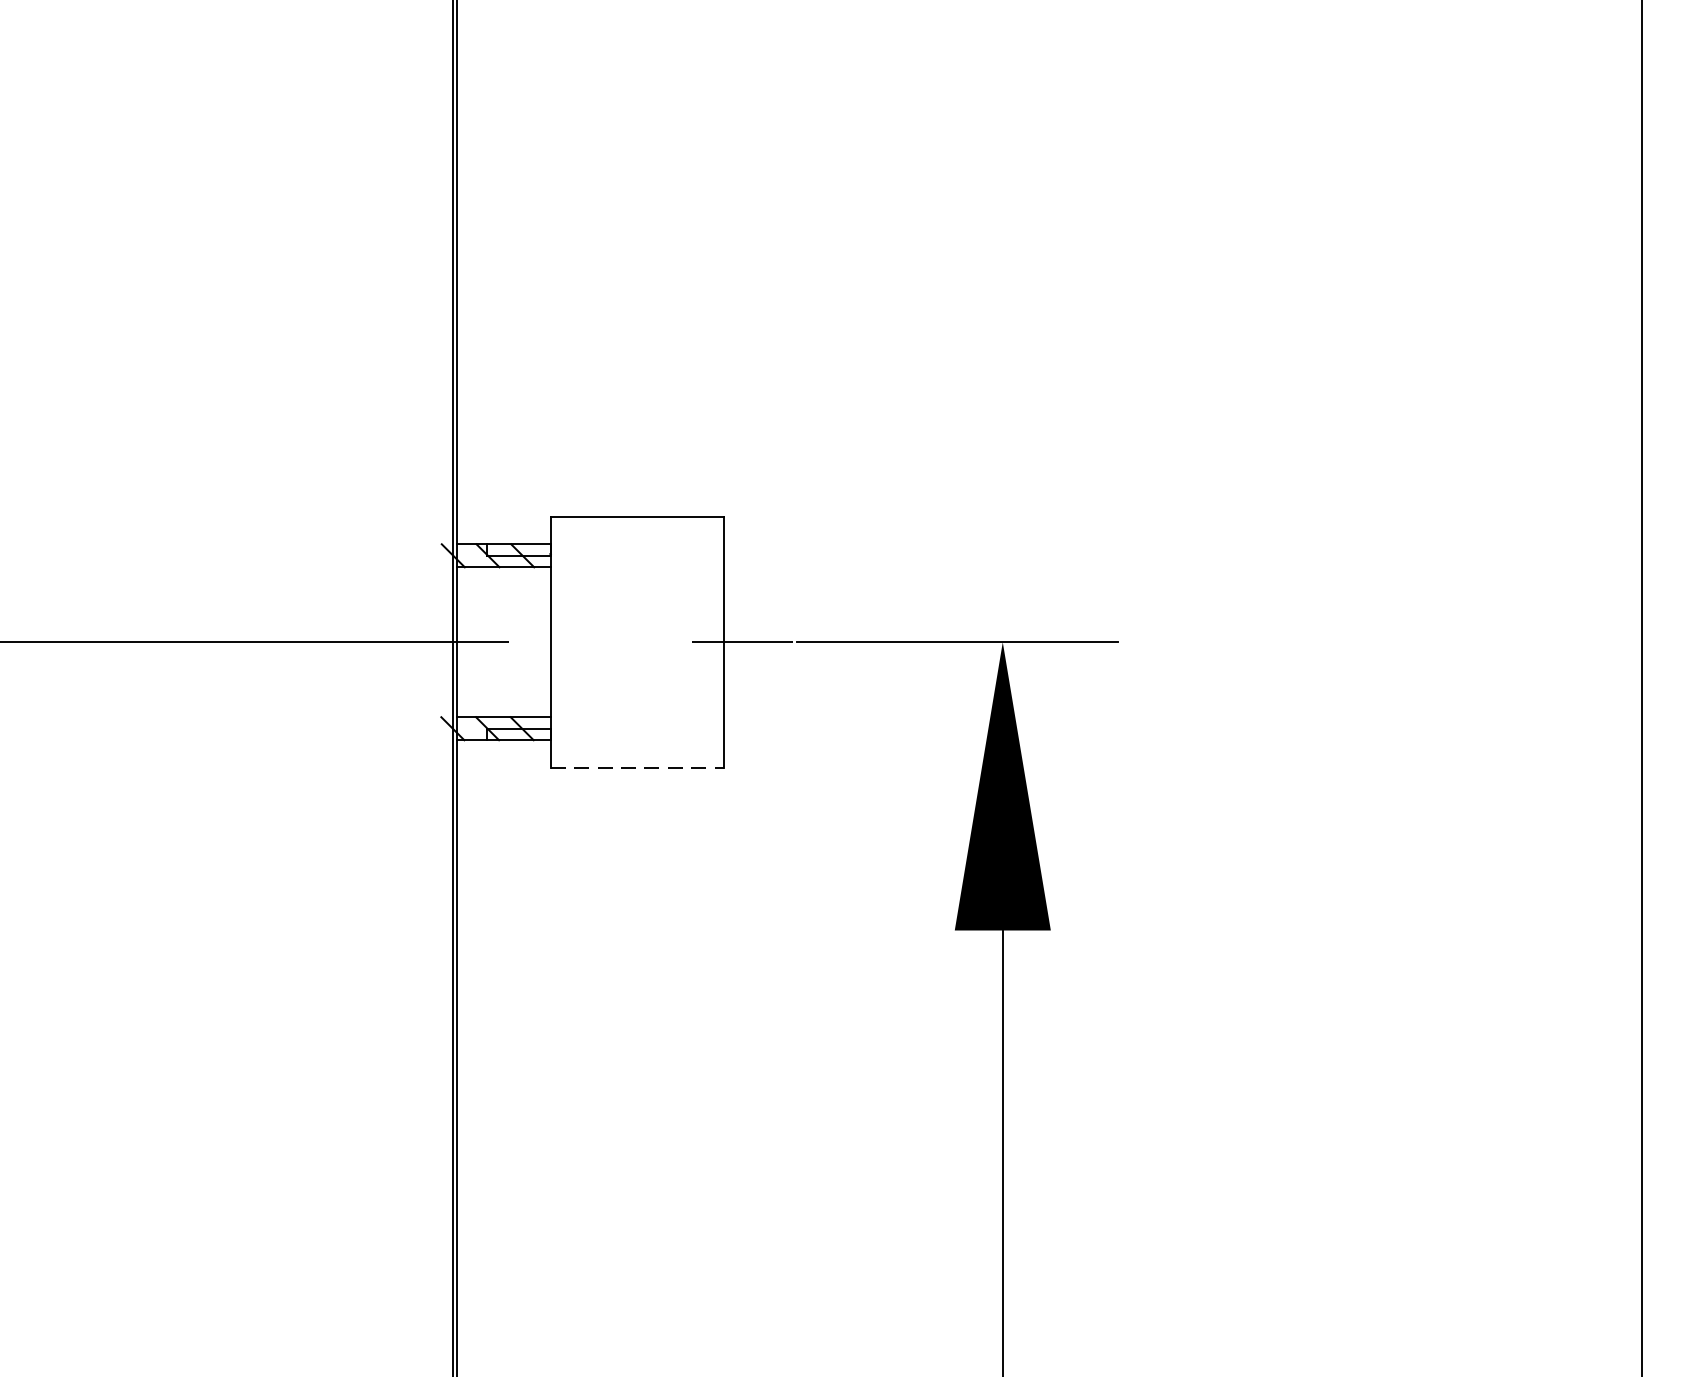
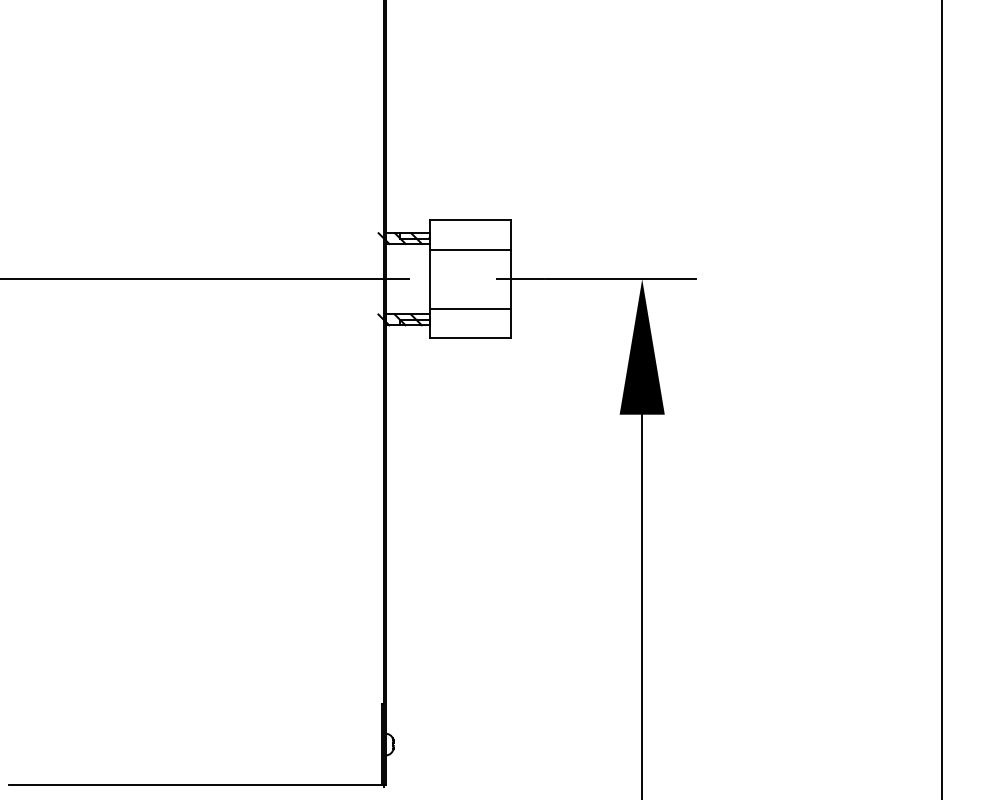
line: (637, 578) -> (470, 249), added
line: (637, 704) -> (470, 308), added
line: (637, 768) -> (470, 338), dashed -> solid

